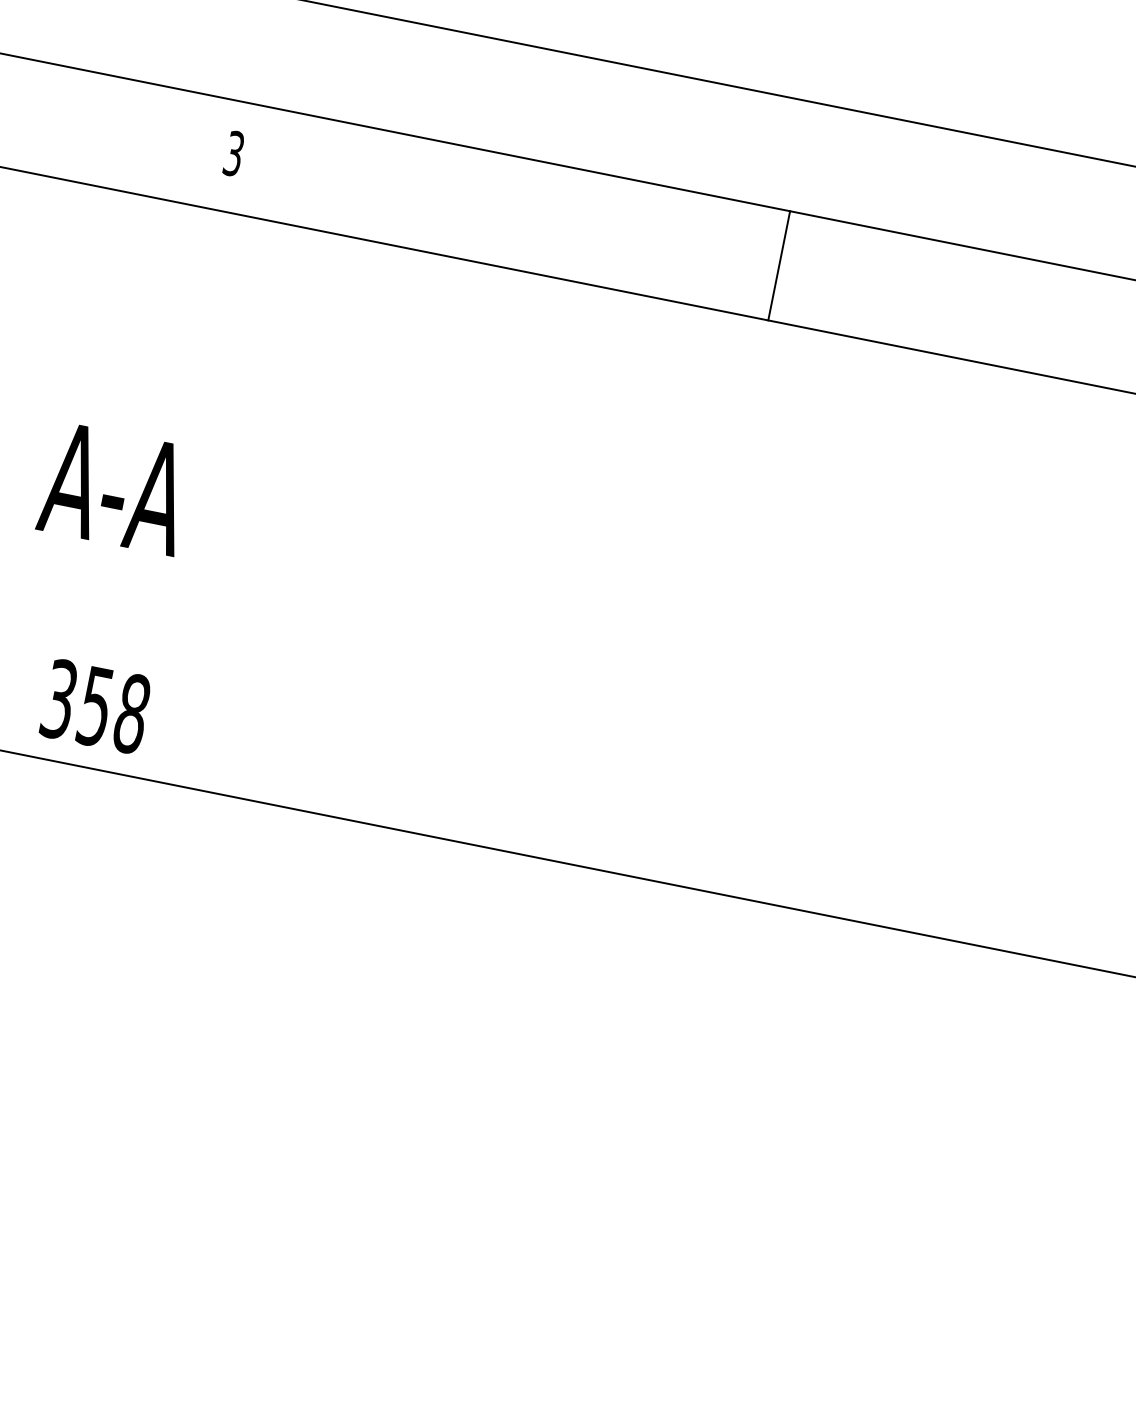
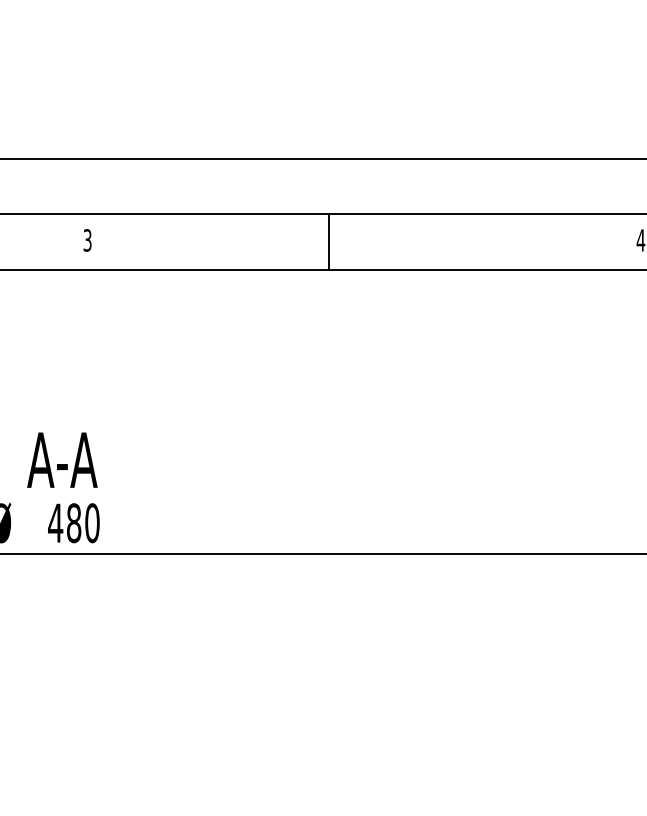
line: (780, 265) -> (329, 241), moved
text: (115, 487) -> (62, 459), moved
text: (94, 706) -> (73, 523), 358 -> 480

